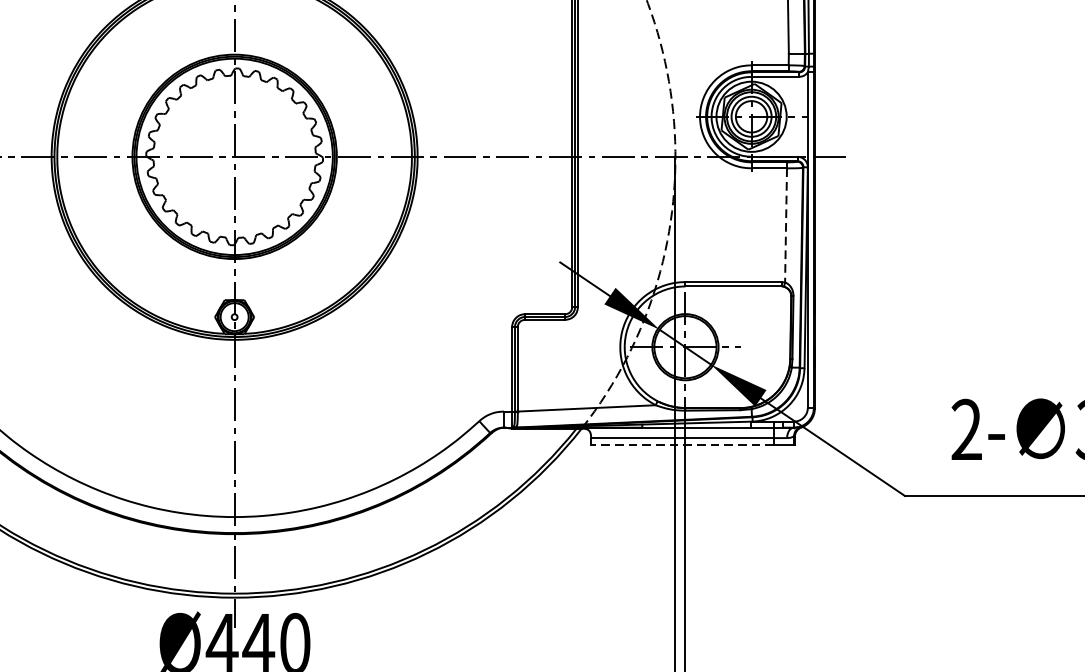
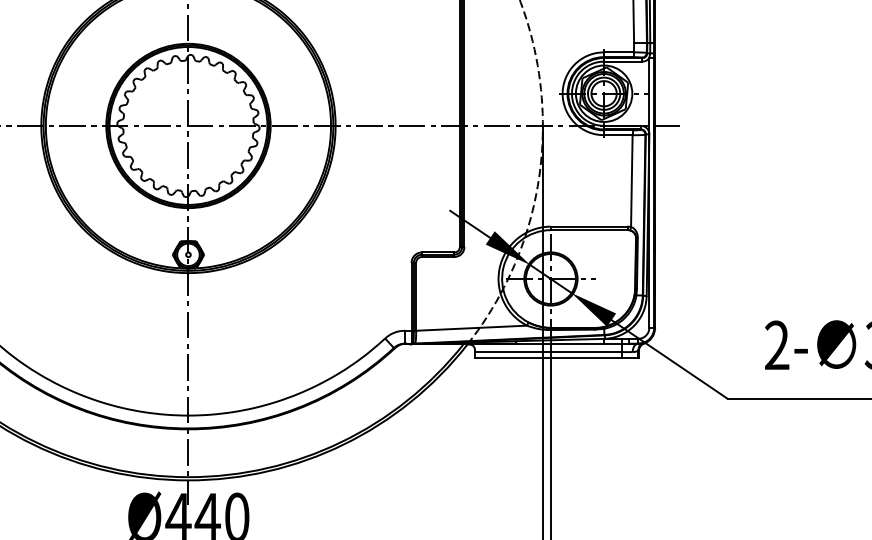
line: (785, 225) -> (631, 181), dashed -> solid
line: (682, 444) -> (548, 357), dashed -> solid

